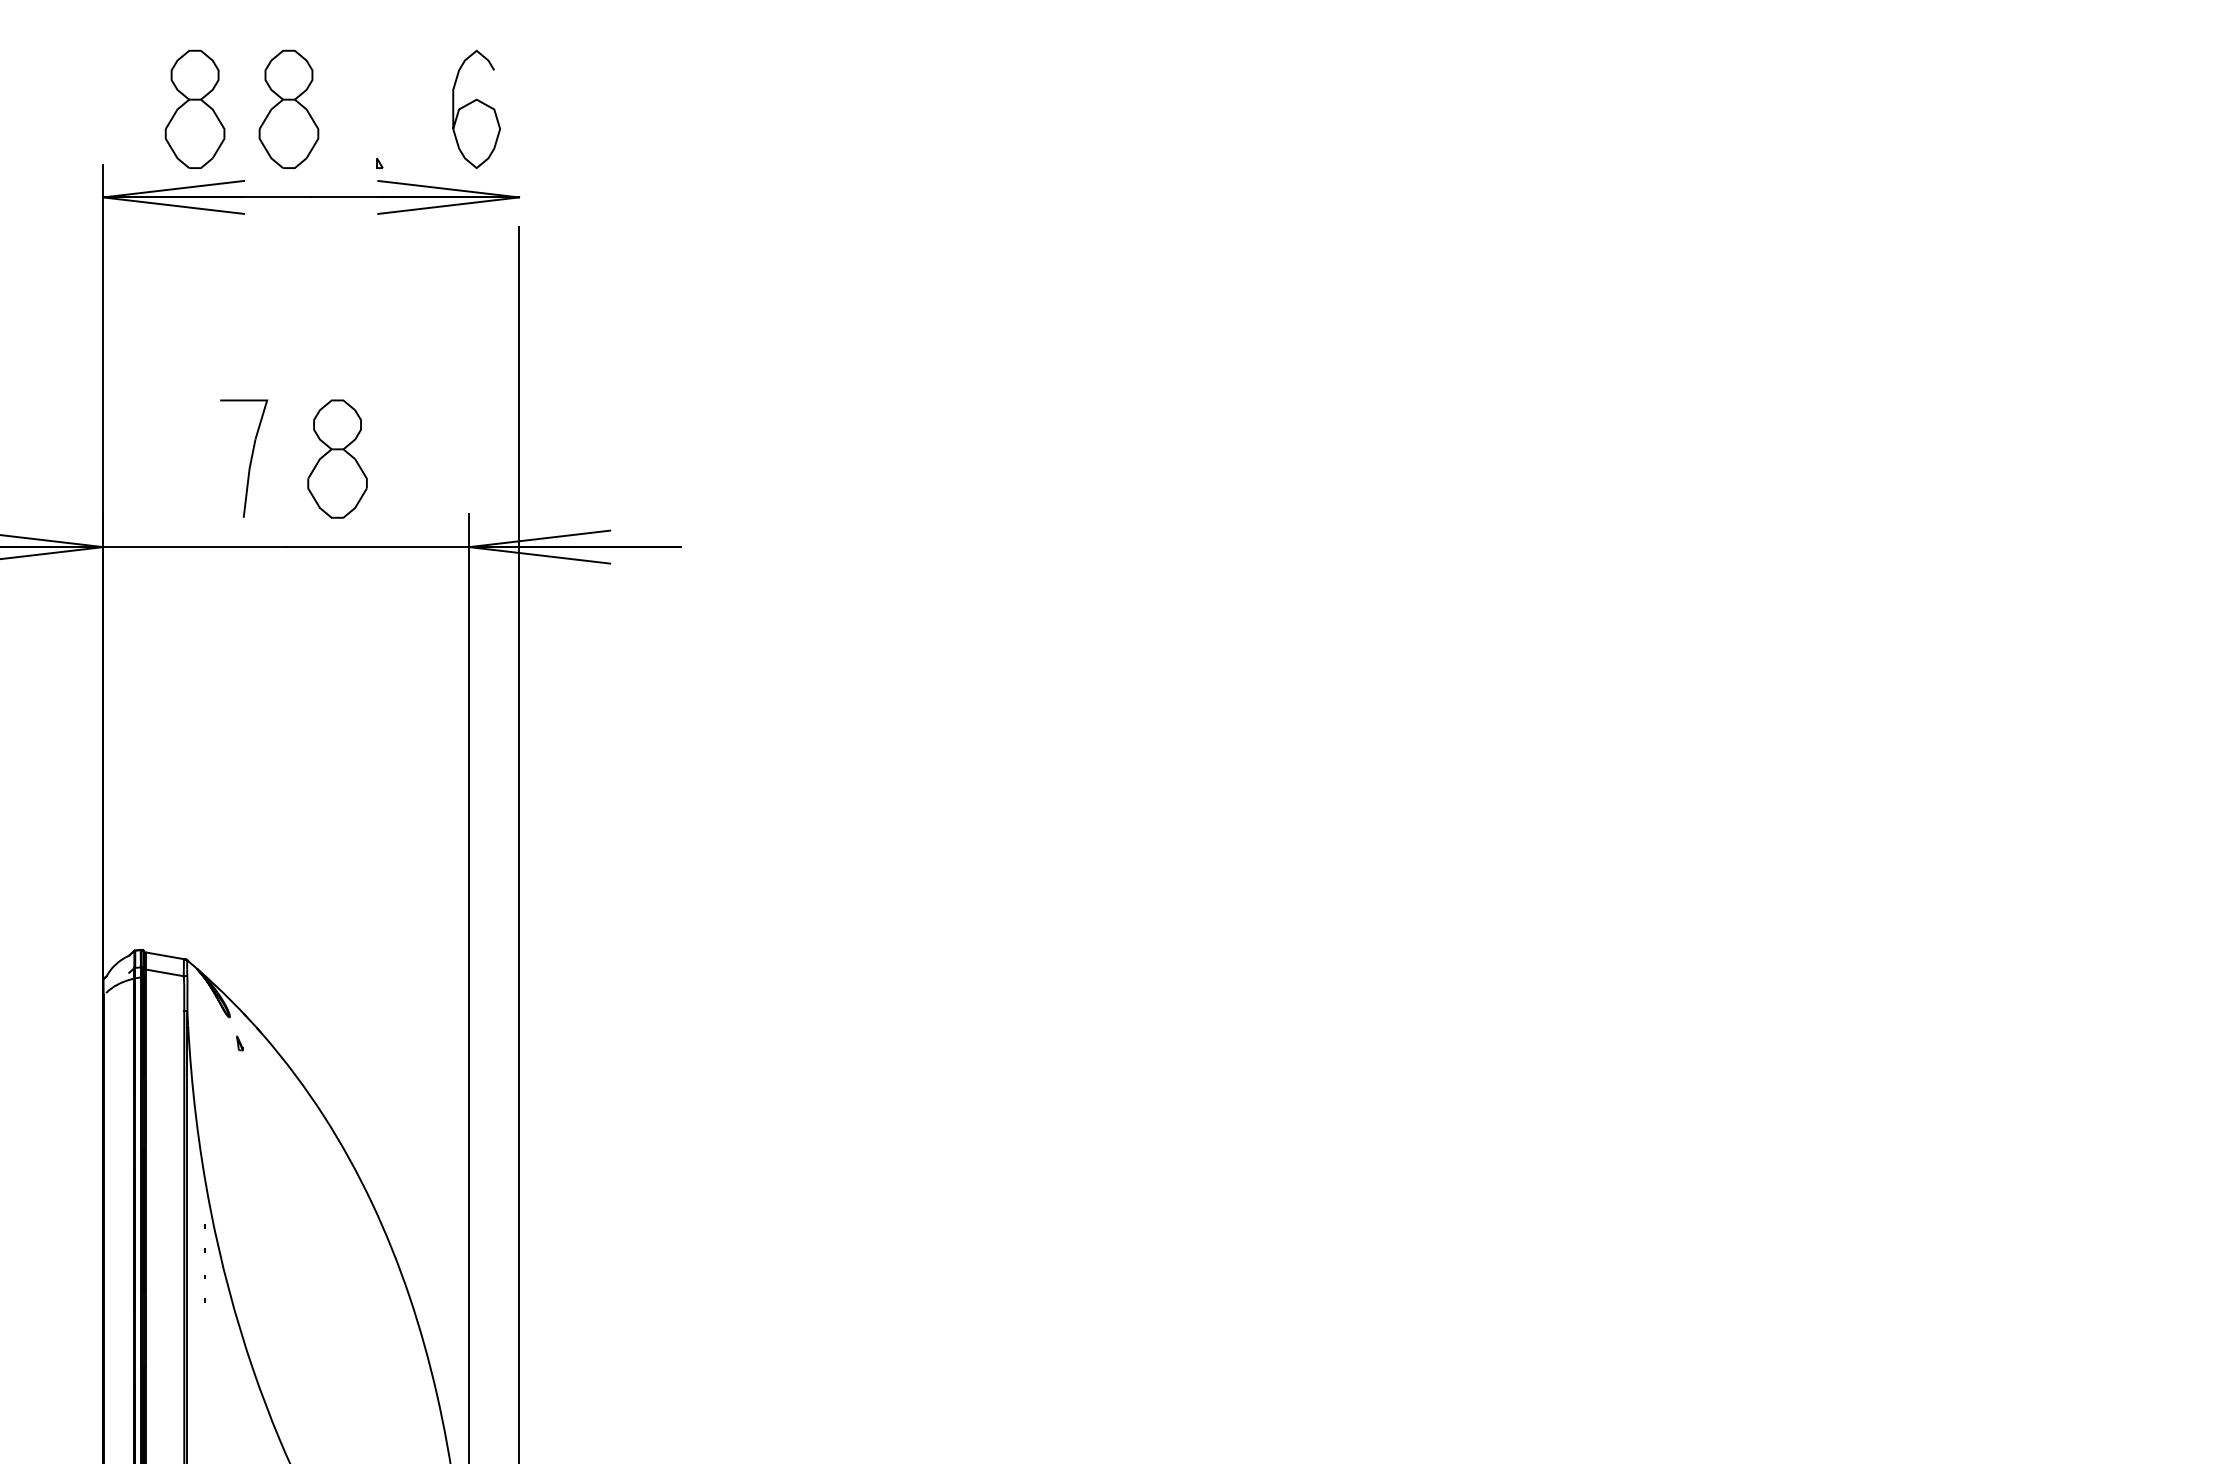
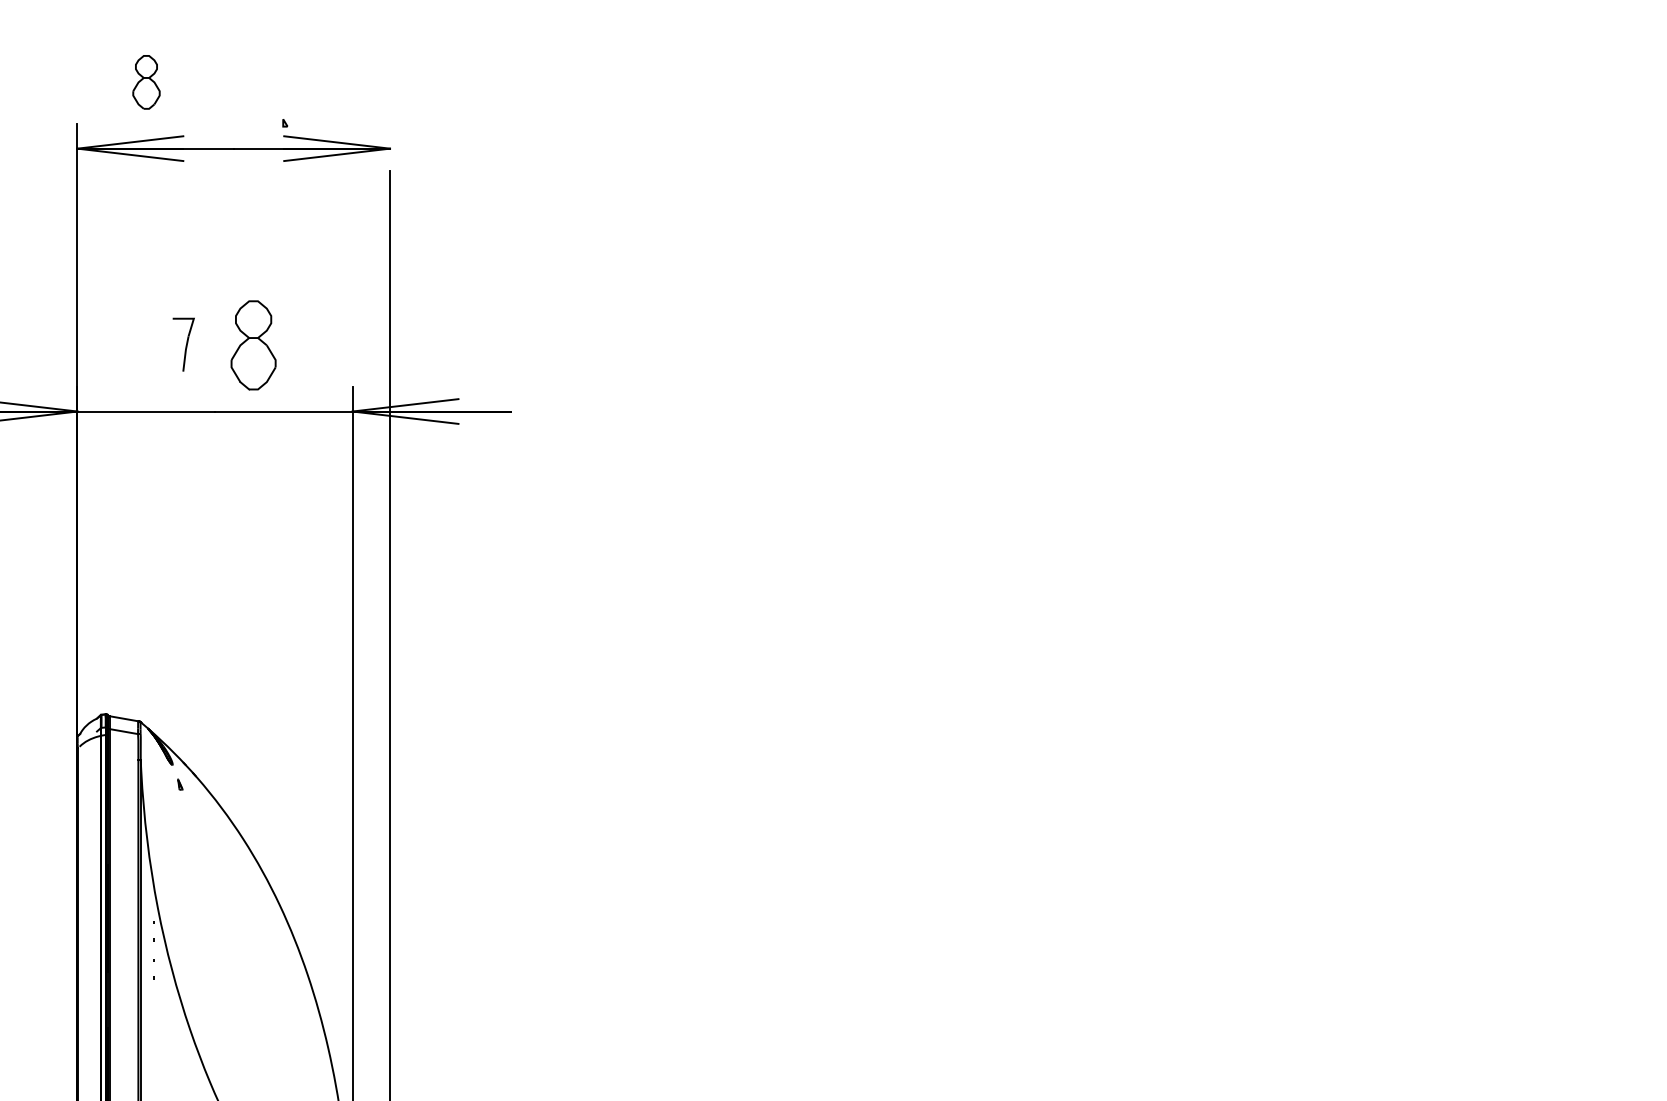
curve: (472, 103) -> (355, 78), removed
part: (194, 108) -> (146, 81), size x0.6
part: (288, 108) -> (216, 81), removed
part: (244, 458) -> (183, 344), size x0.6

